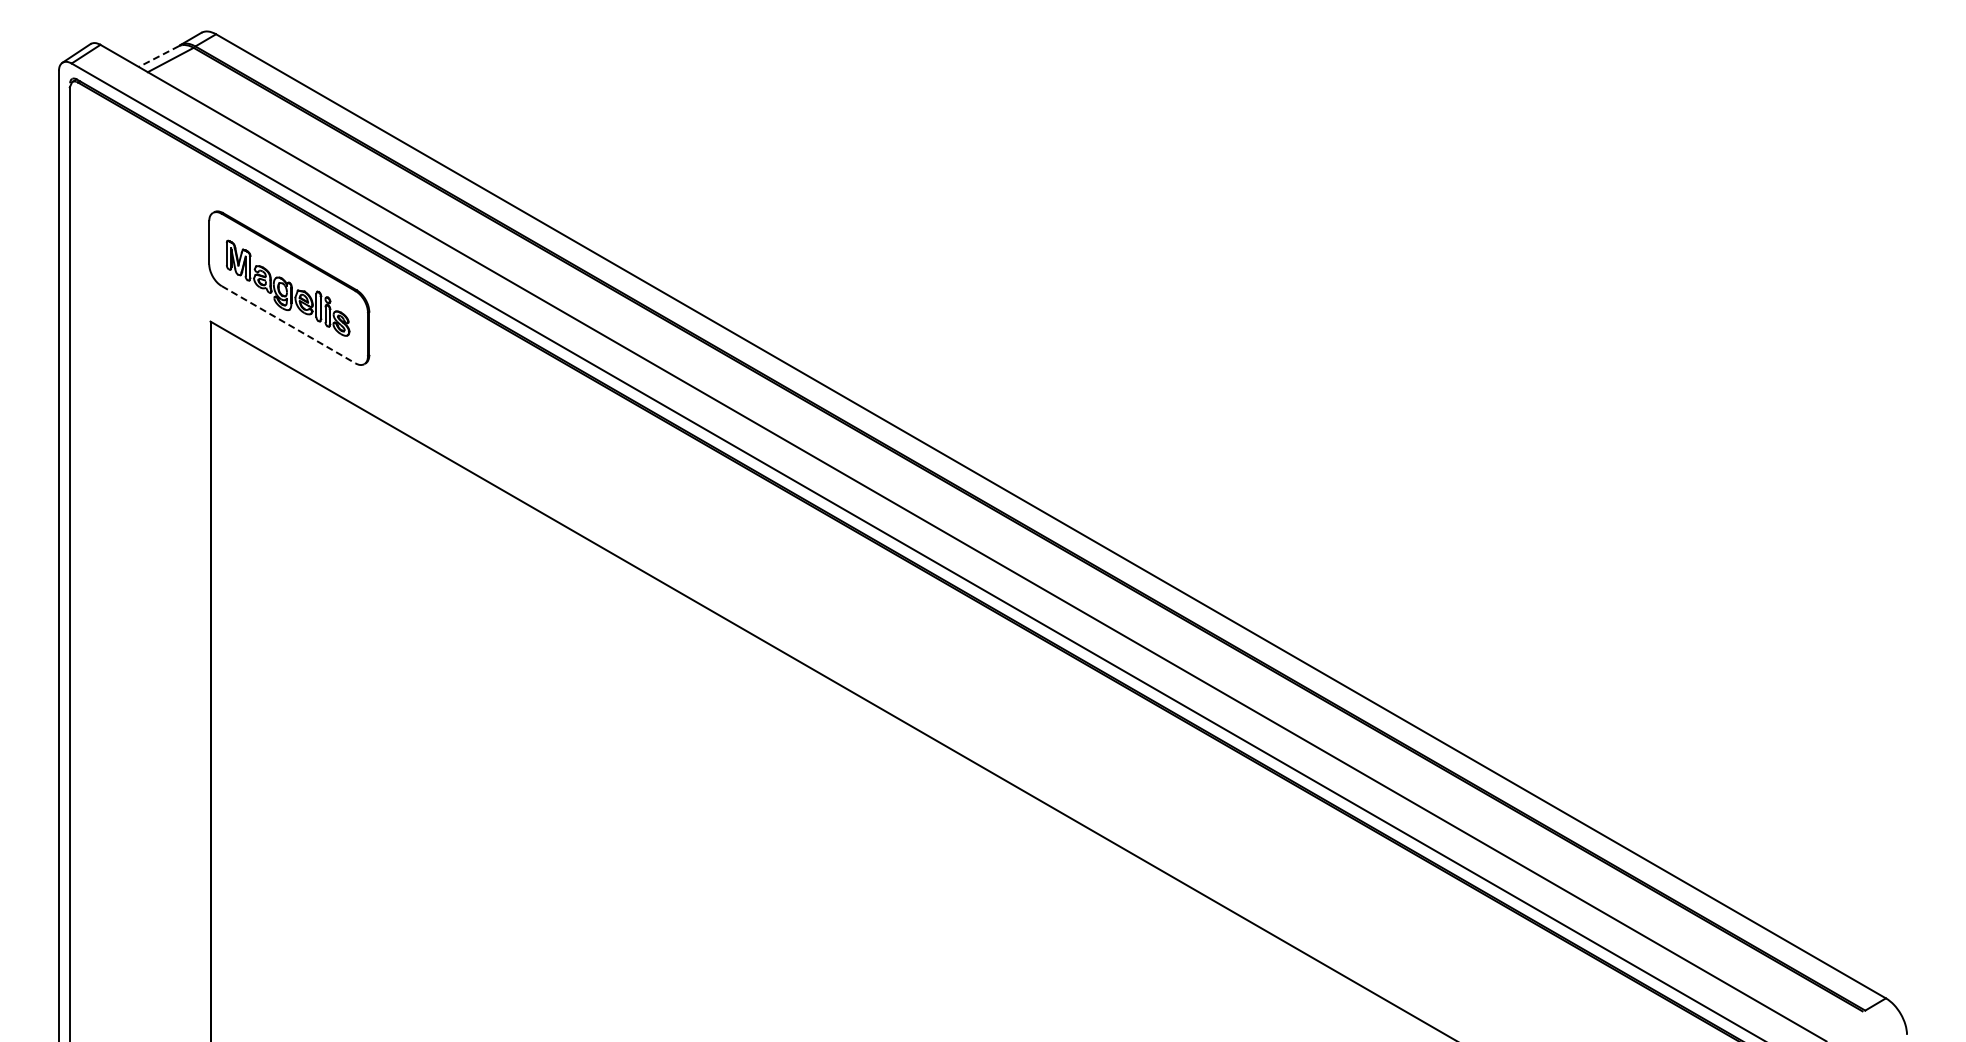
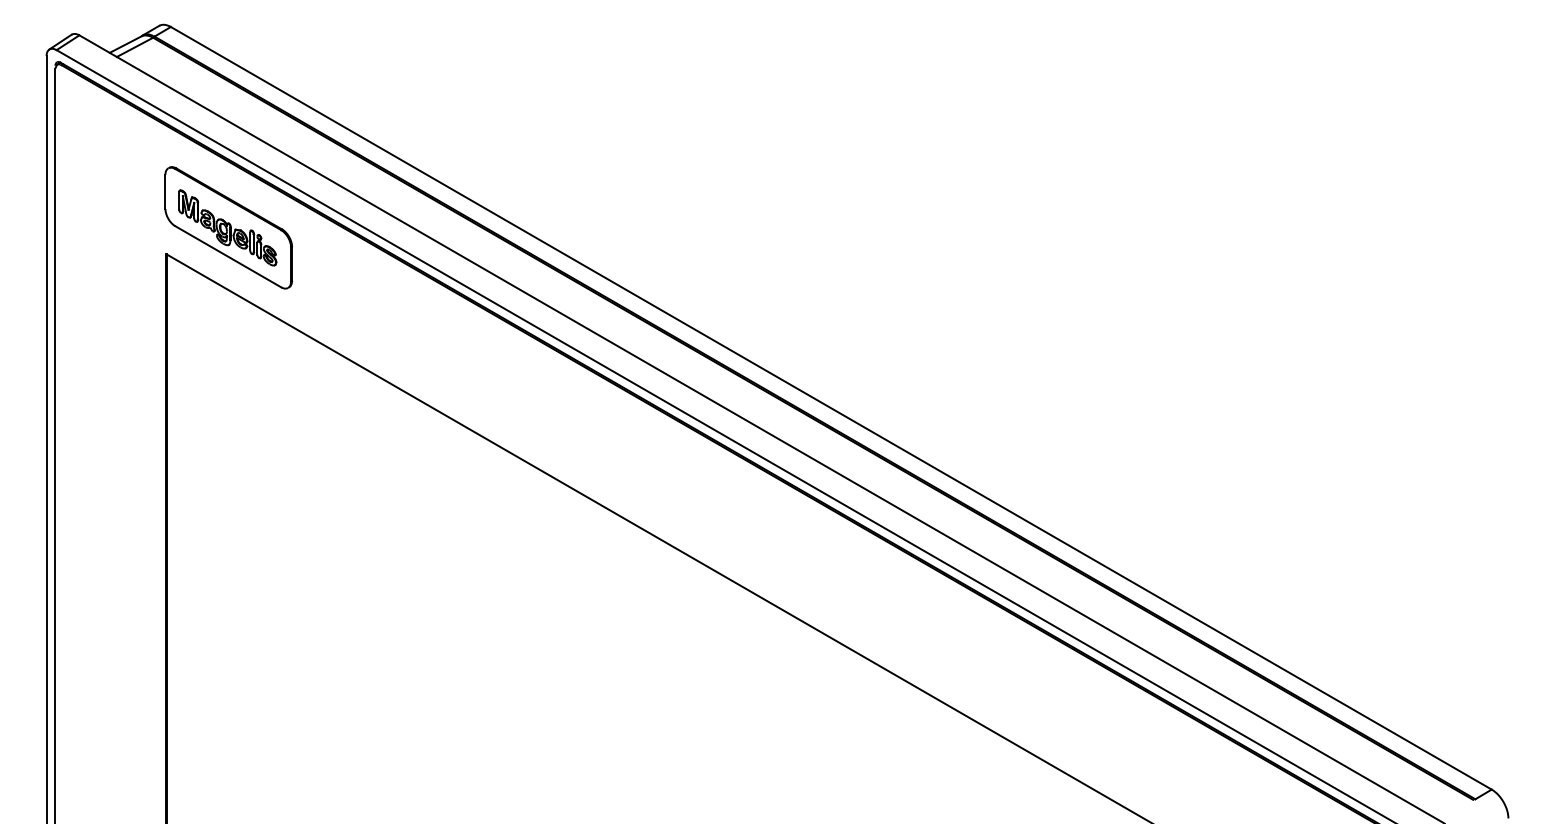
line: (158, 56) -> (125, 44), dashed -> solid
line: (289, 324) -> (228, 256), dashed -> solid

